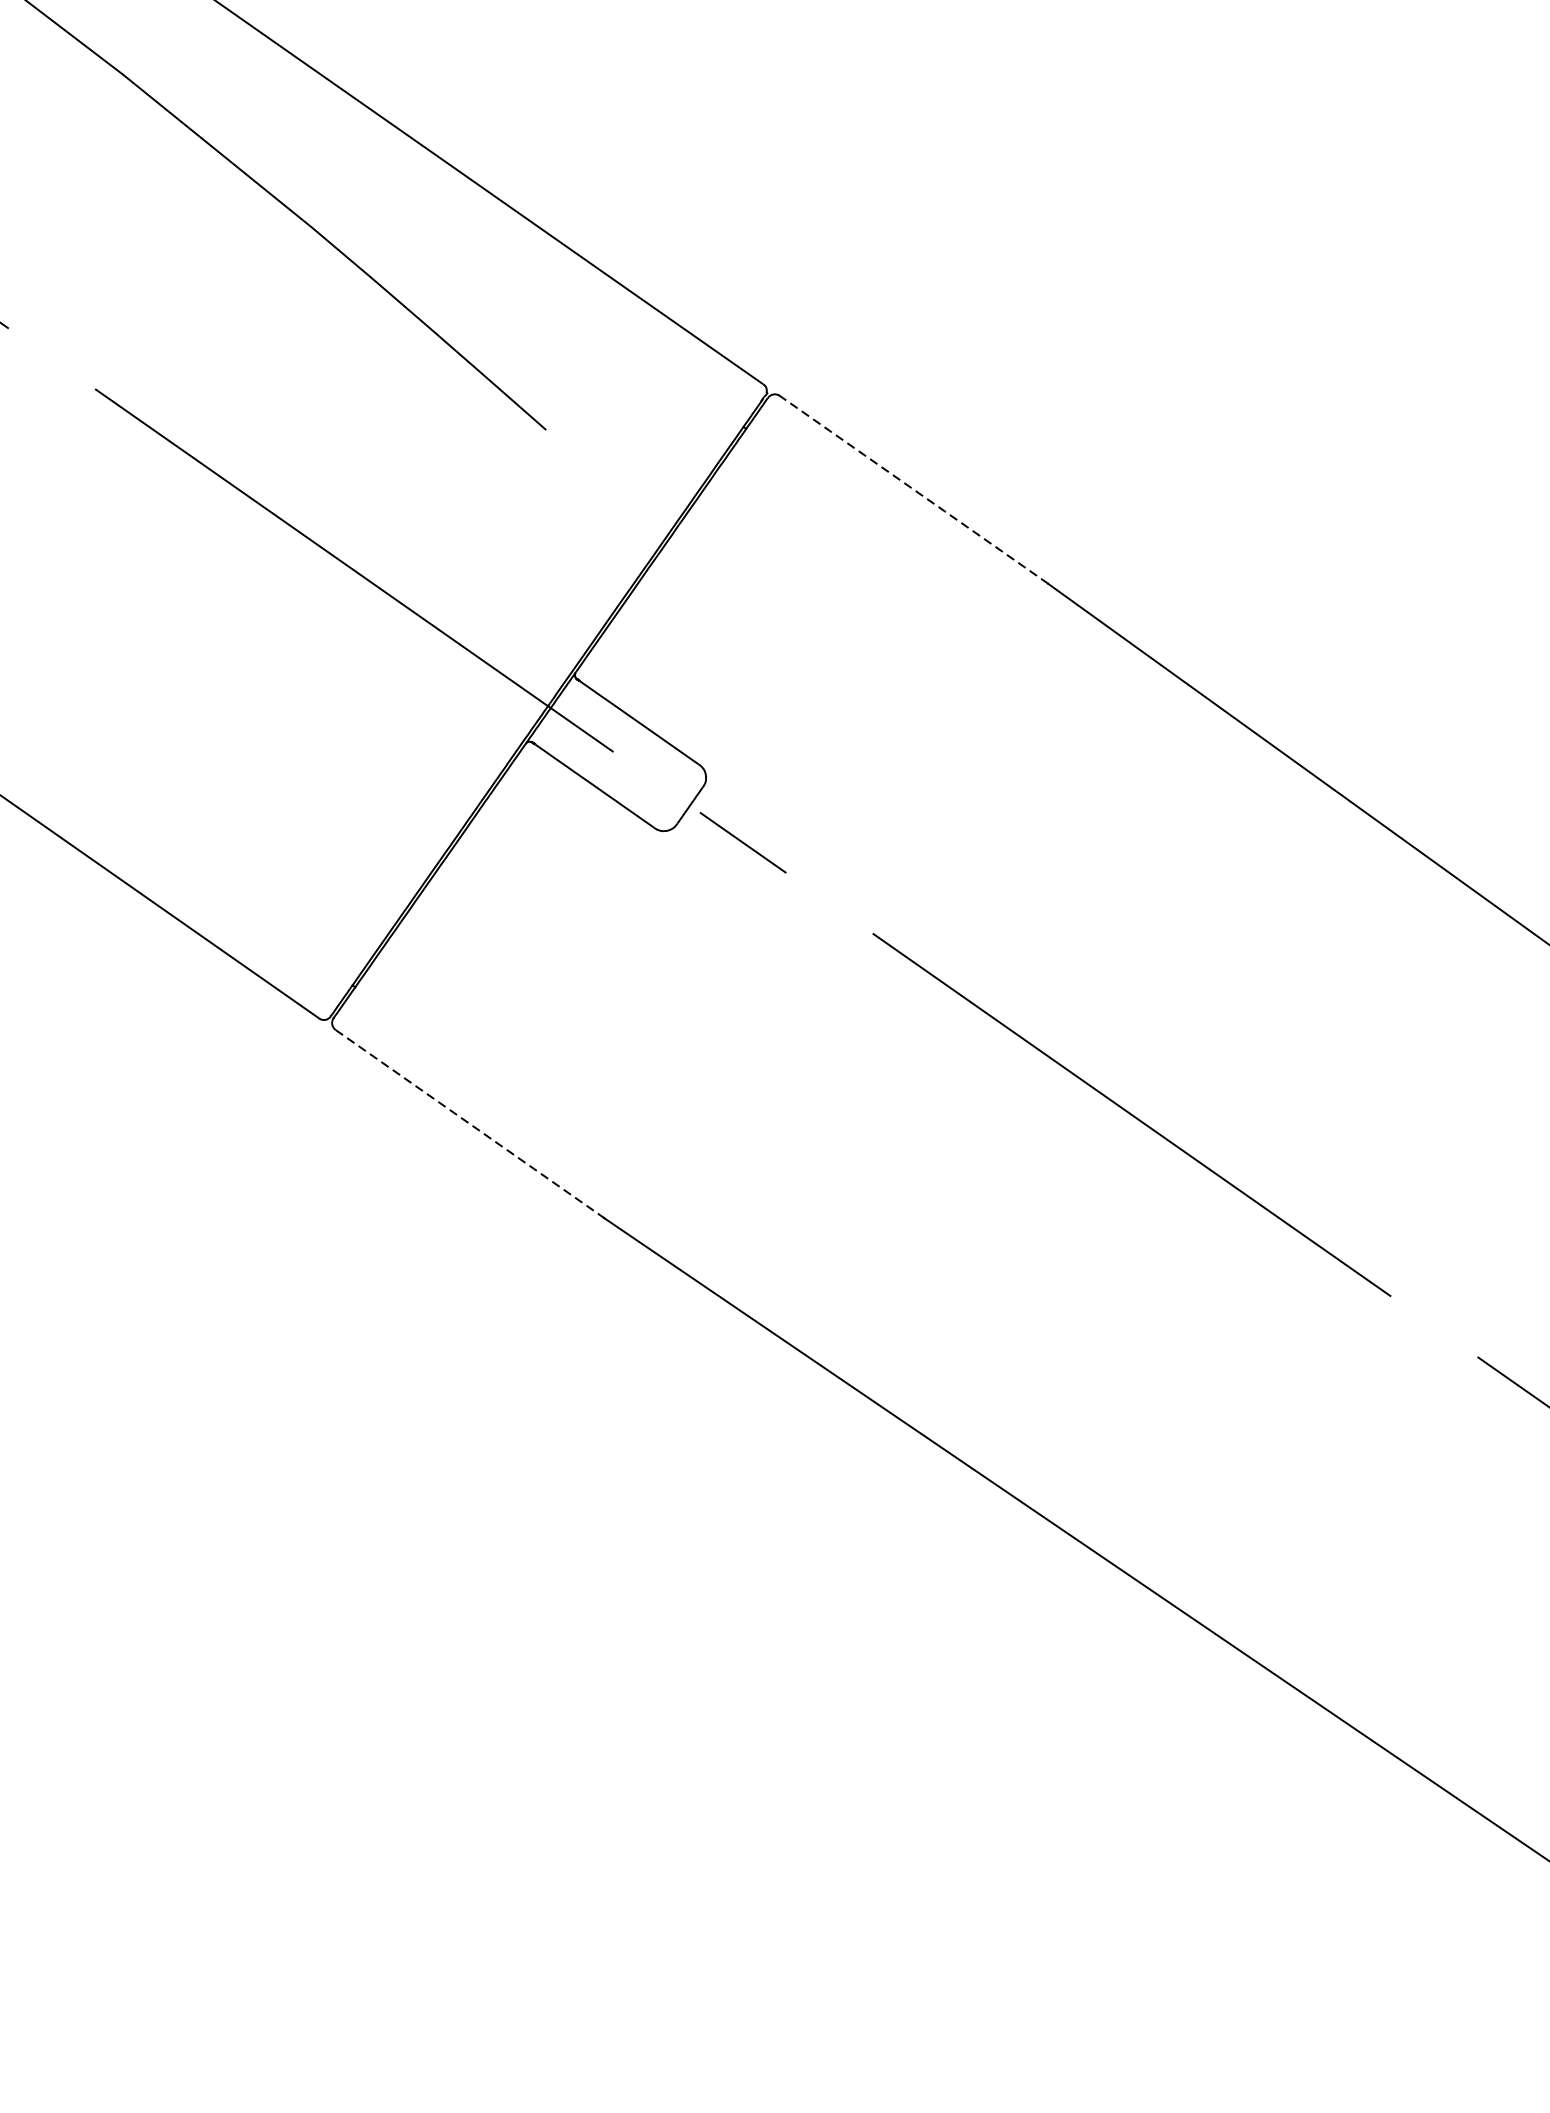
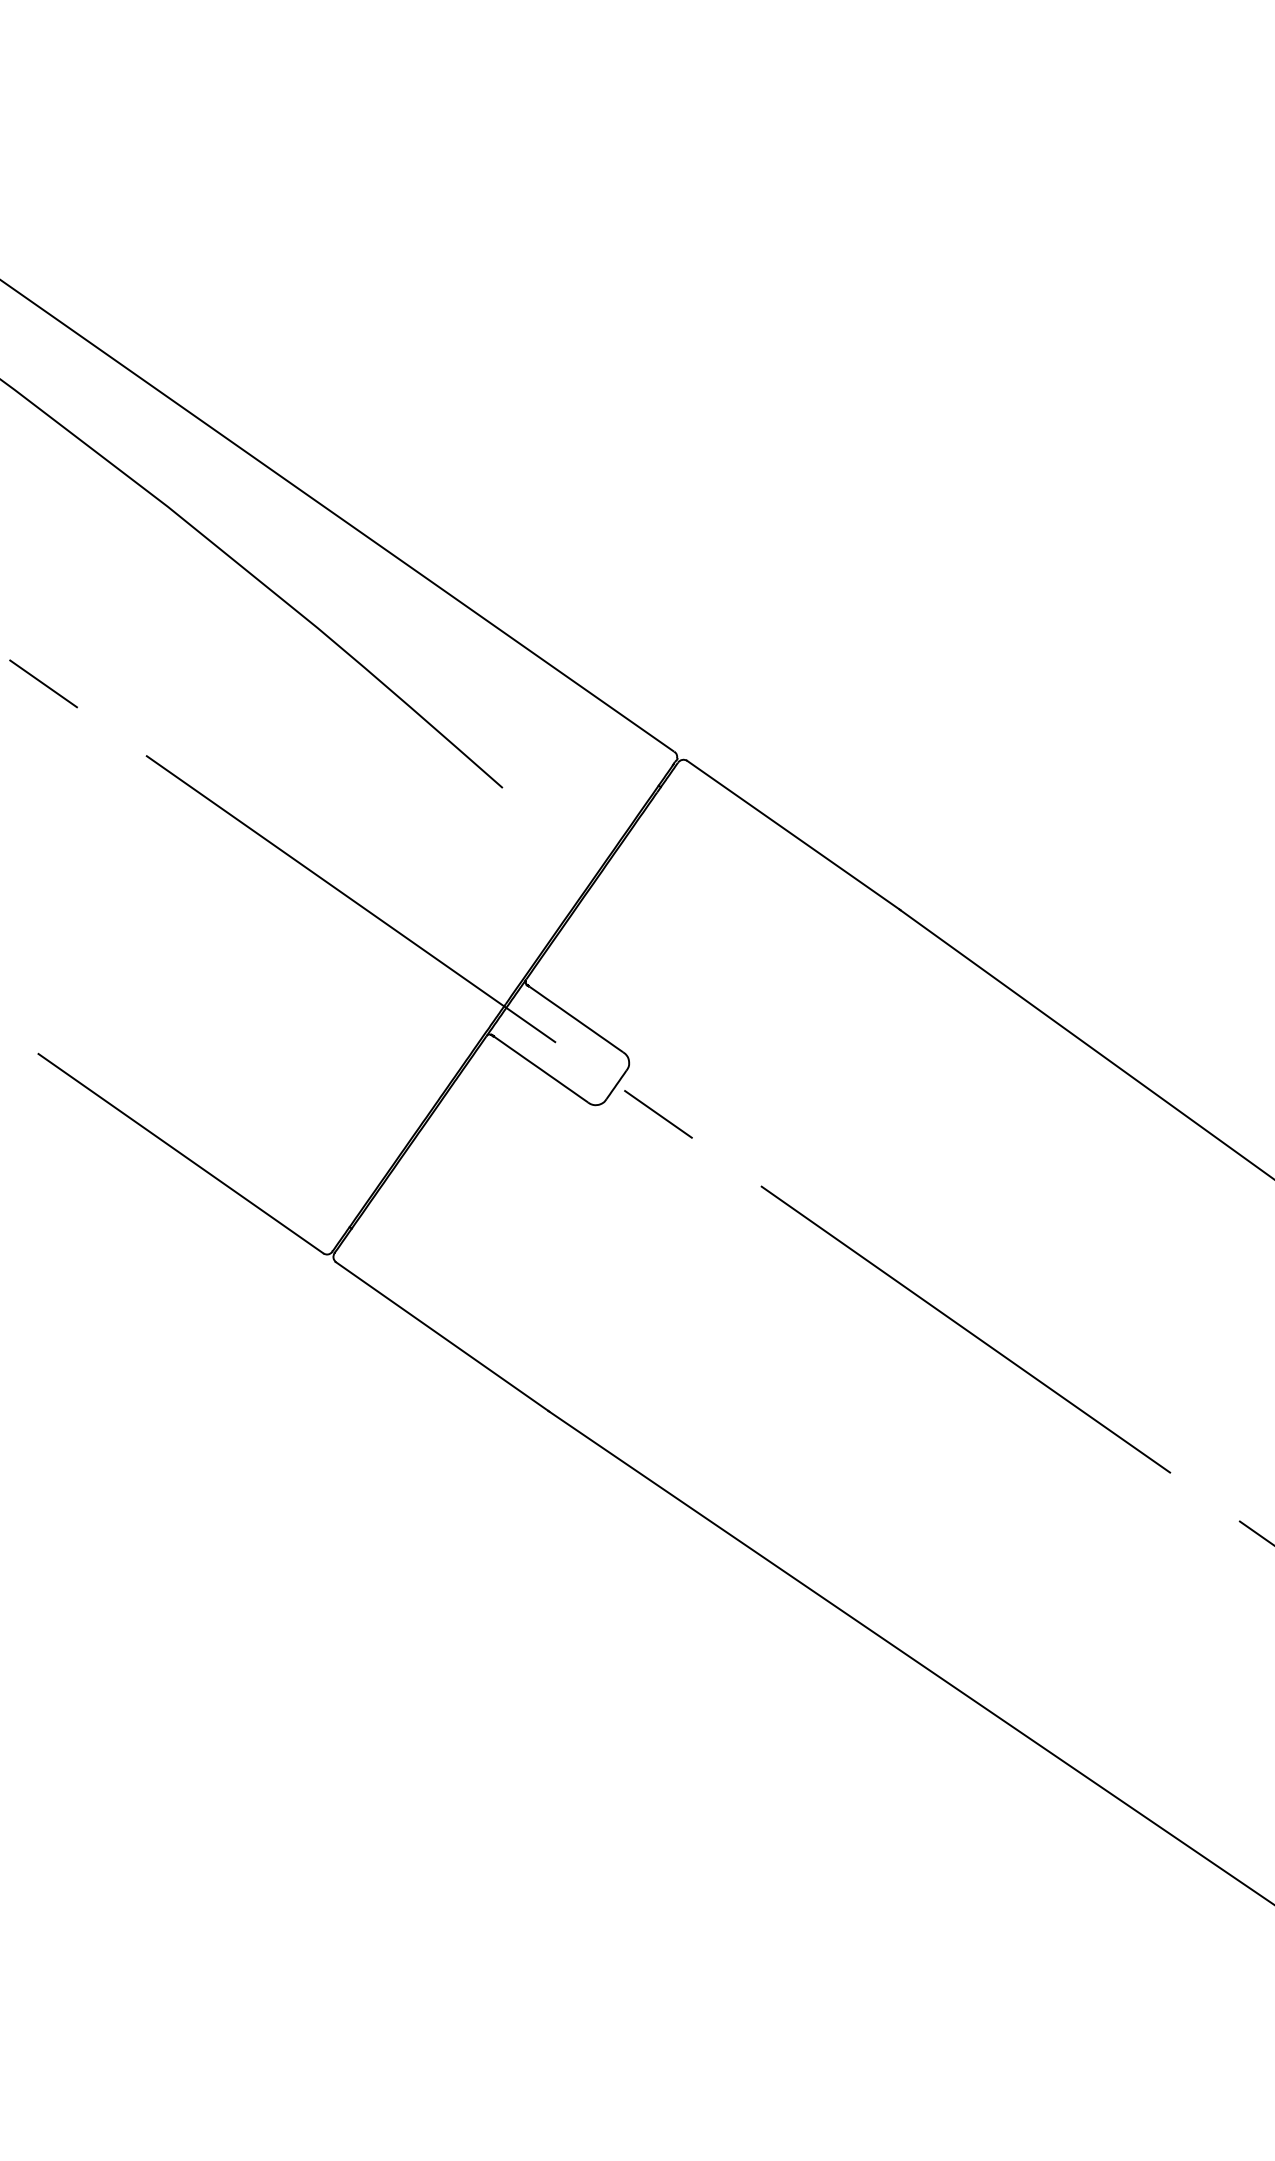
line: (915, 490) -> (794, 835), dashed -> solid
line: (470, 1123) -> (442, 1336), dashed -> solid

